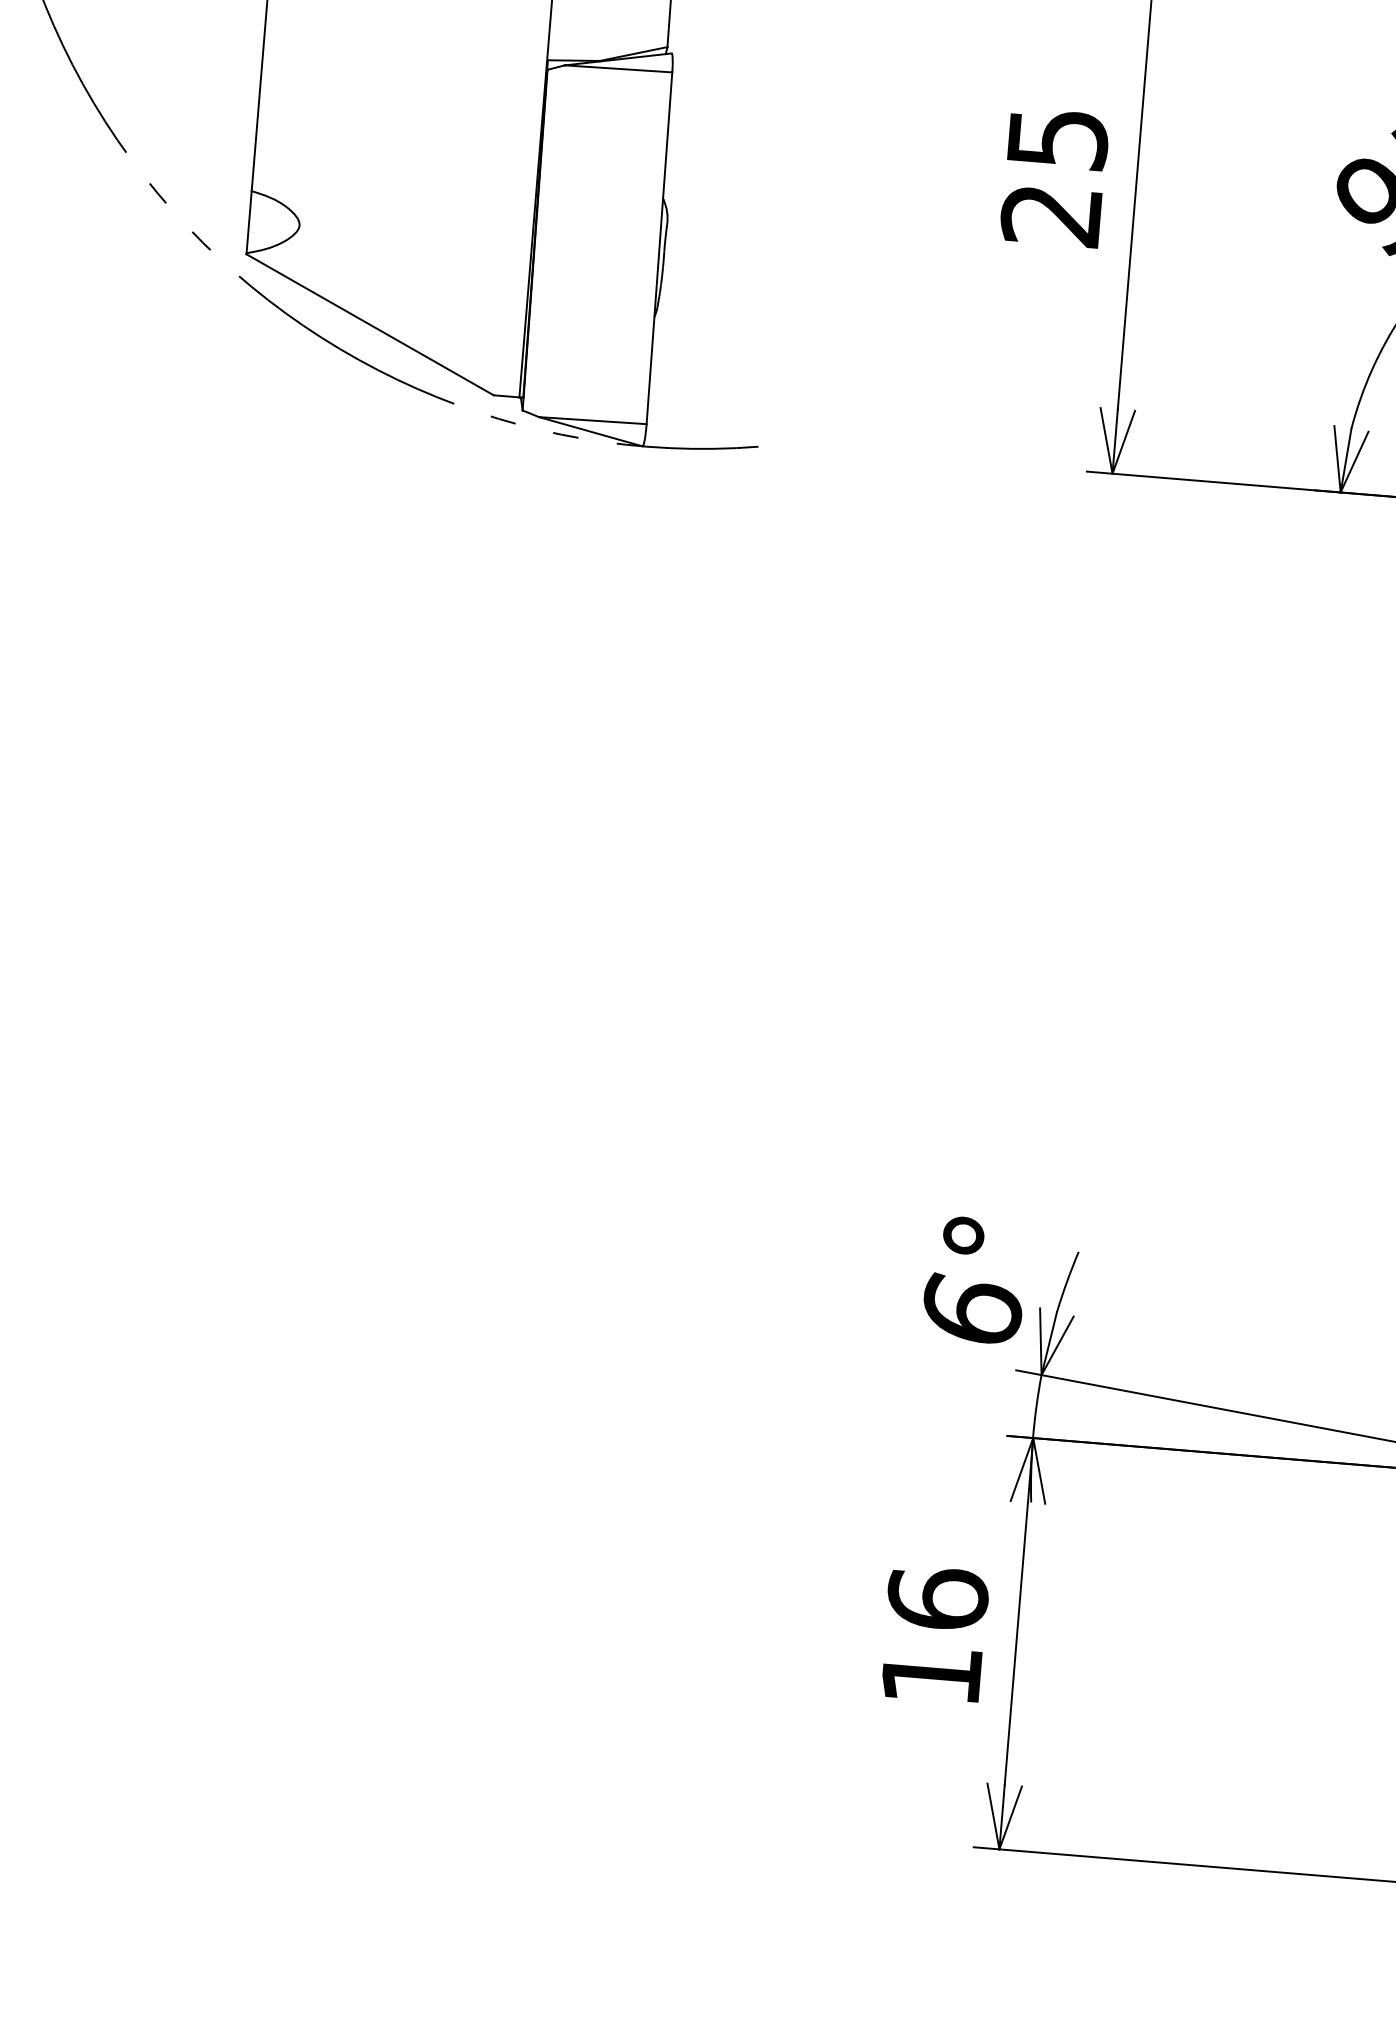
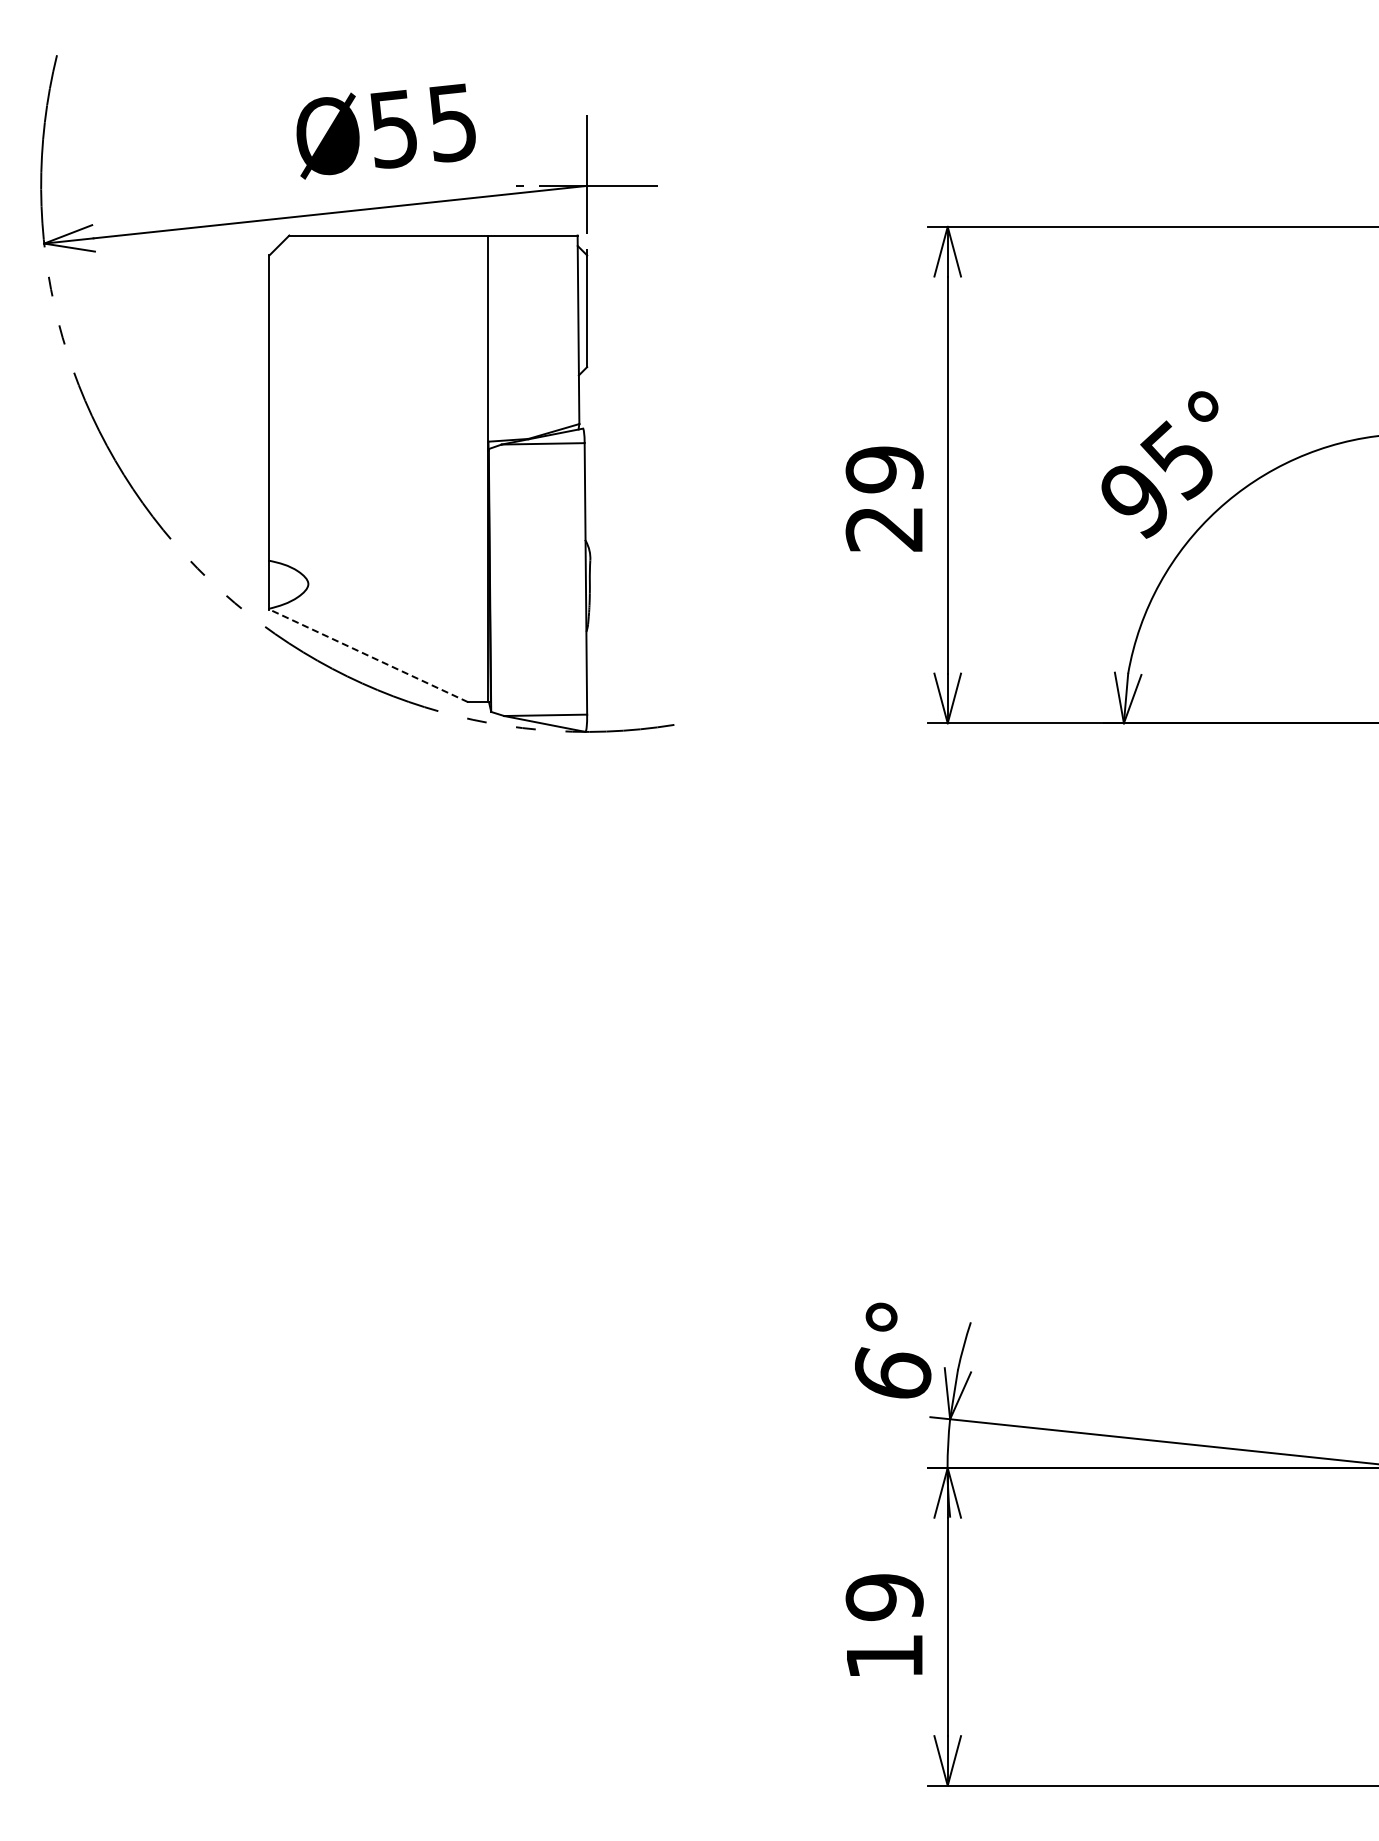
text: (1057, 138) -> (884, 469), 25 -> 29
line: (369, 324) -> (368, 655), solid -> dashed
text: (937, 1598) -> (884, 1597), 16 -> 19

